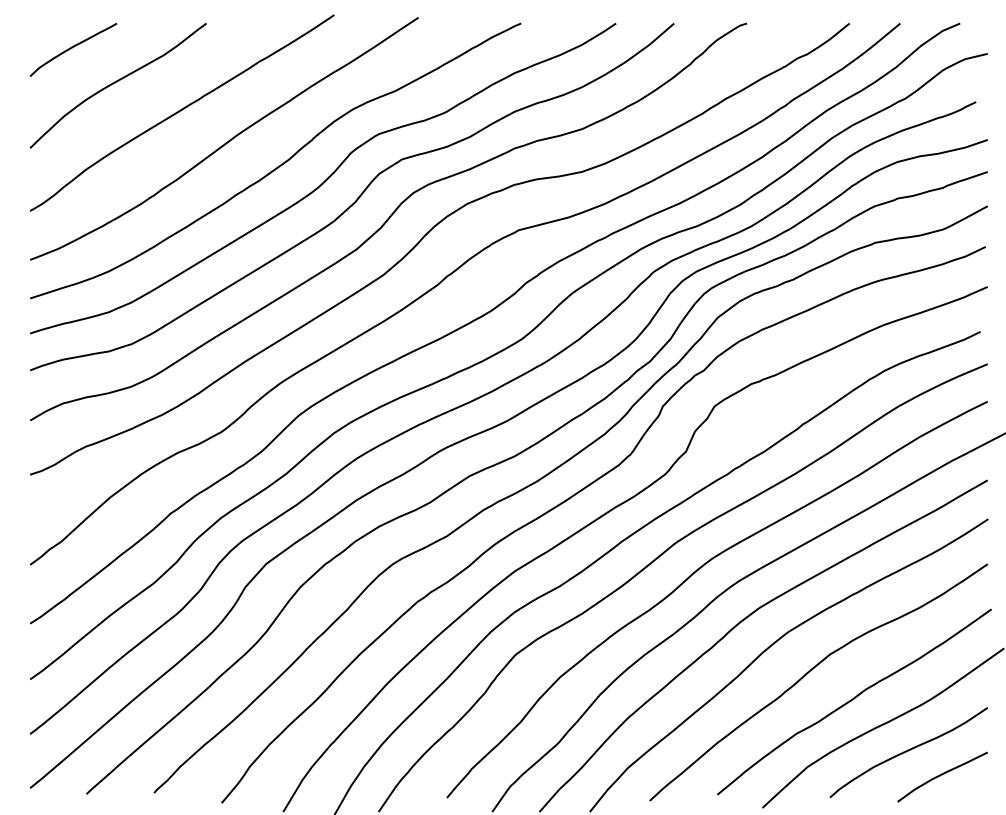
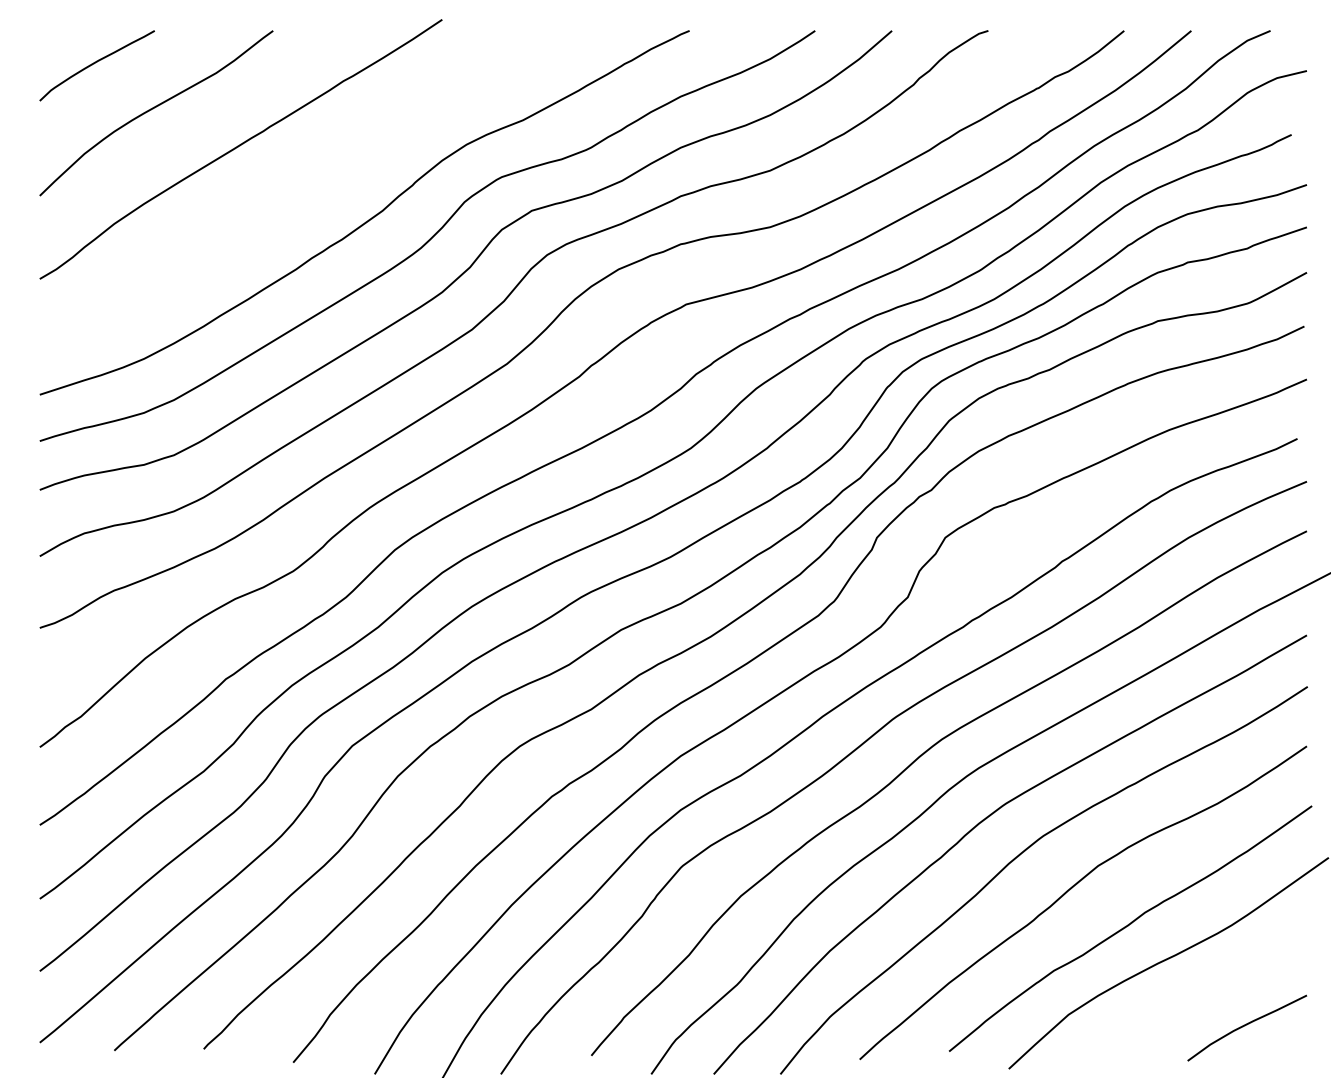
curve: (225, 142) -> (298, 188), removed
curve: (908, 751) -> (1202, 994), removed

